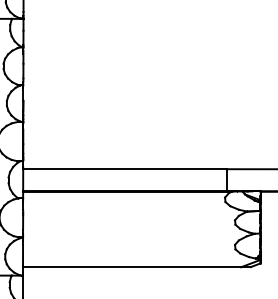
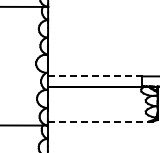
line: (123, 169) -> (94, 76), solid -> dashed
line: (132, 266) -> (98, 121), solid -> dashed

